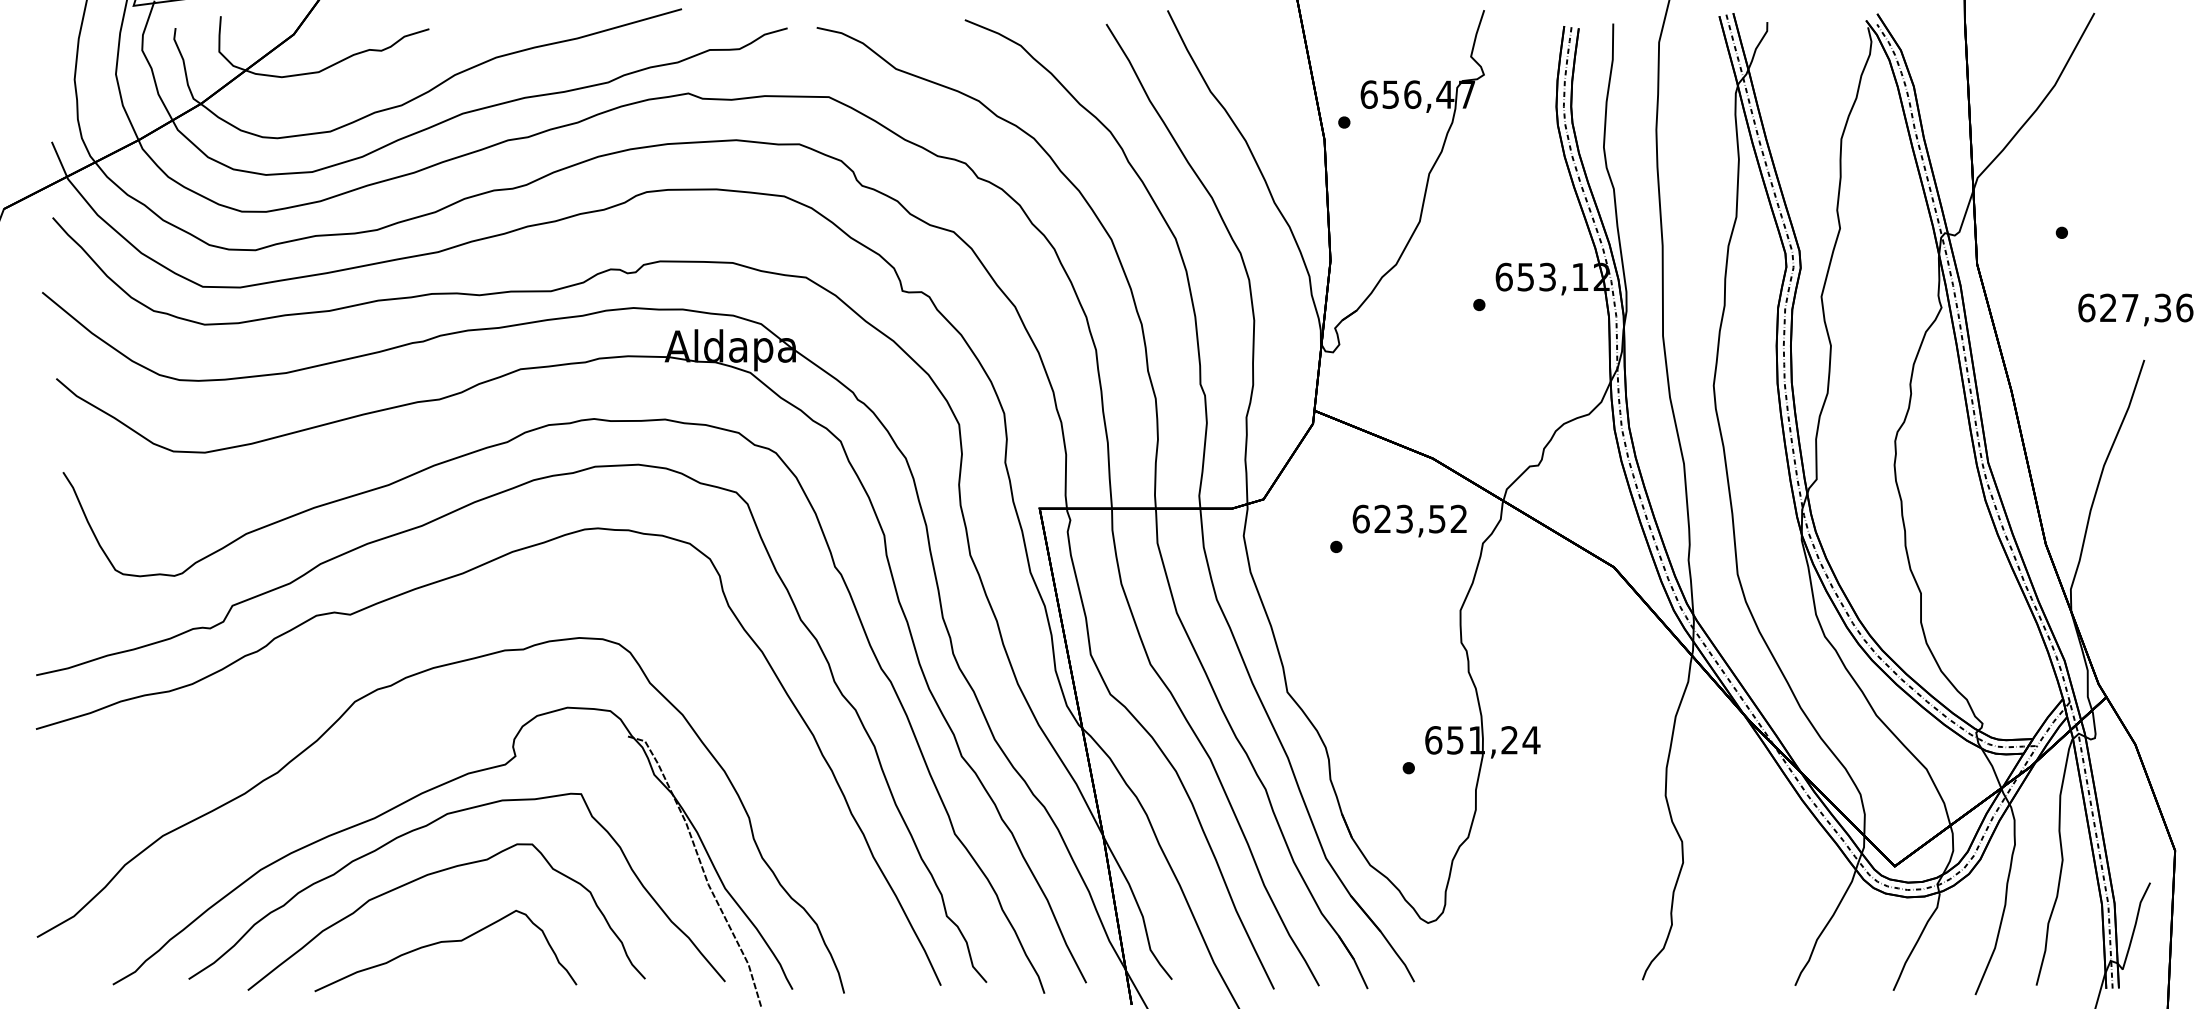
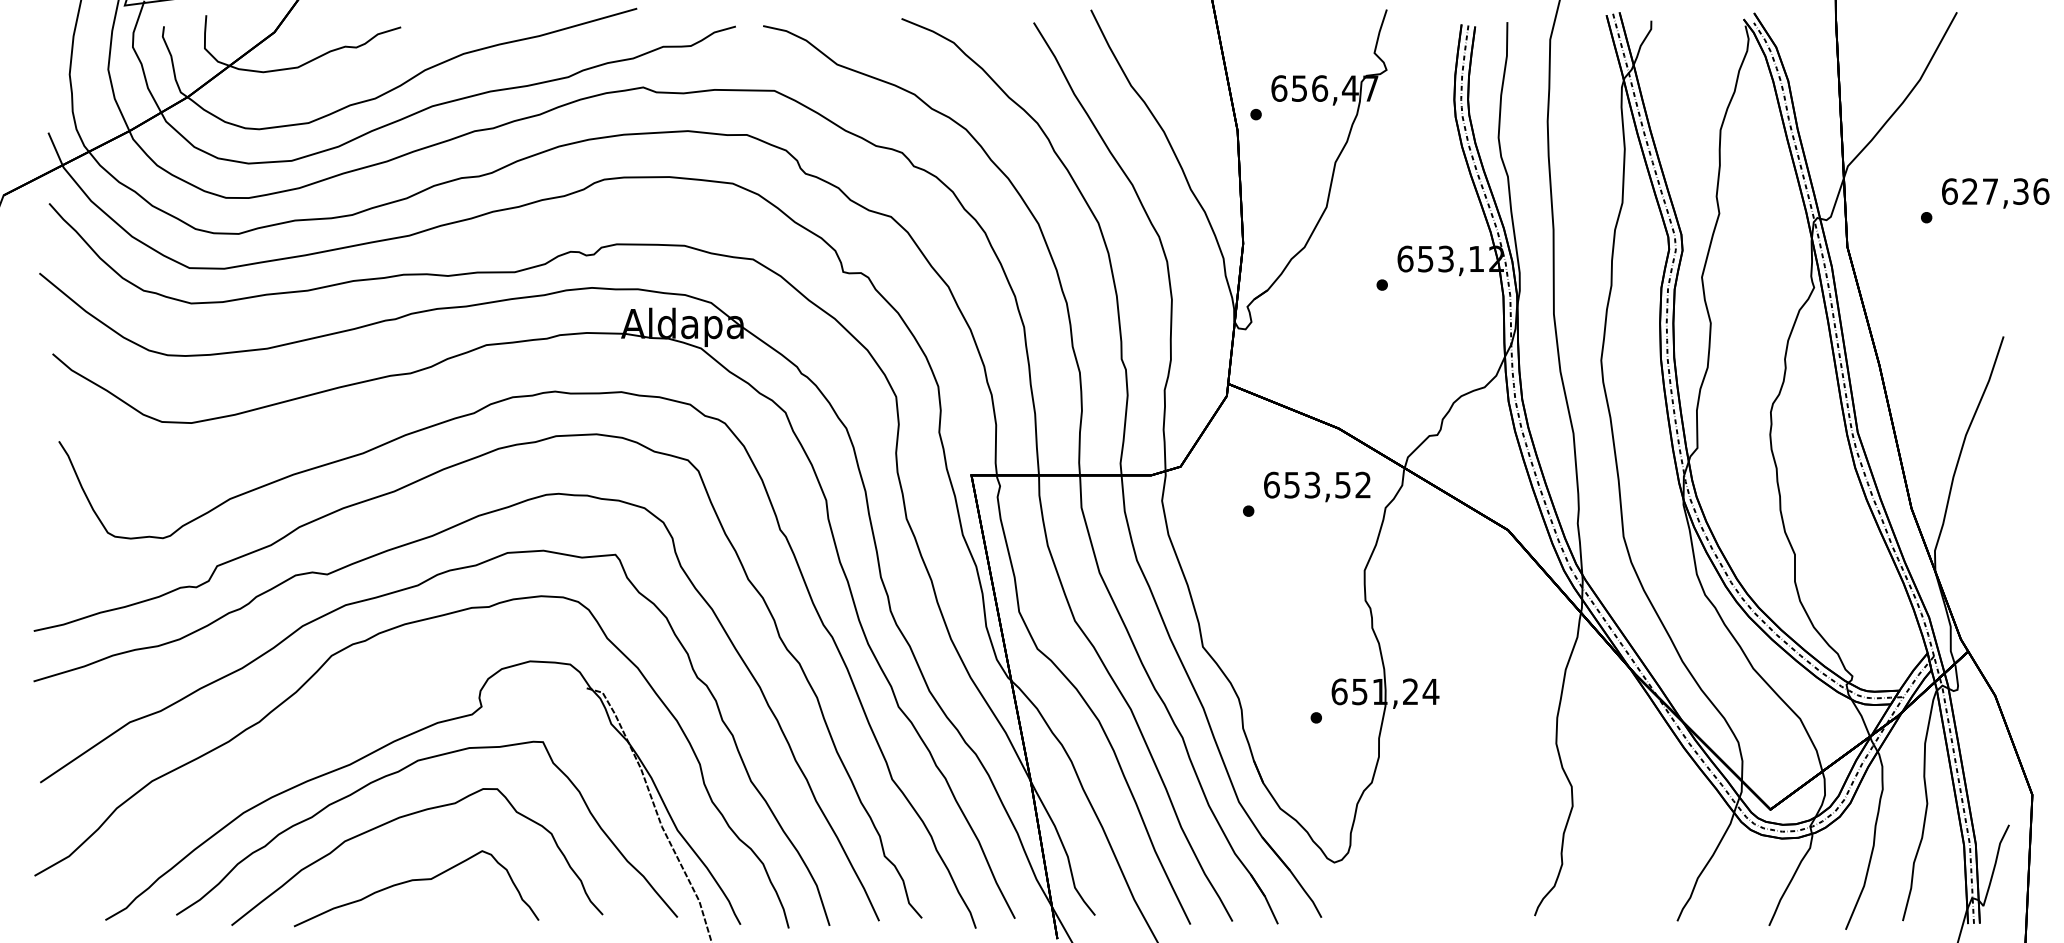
text: (2135, 309) -> (1995, 193), moved
text: (1382, 518) -> (1291, 484), 623,52 -> 653,52
curve: (420, 635) -> (392, 593), added

